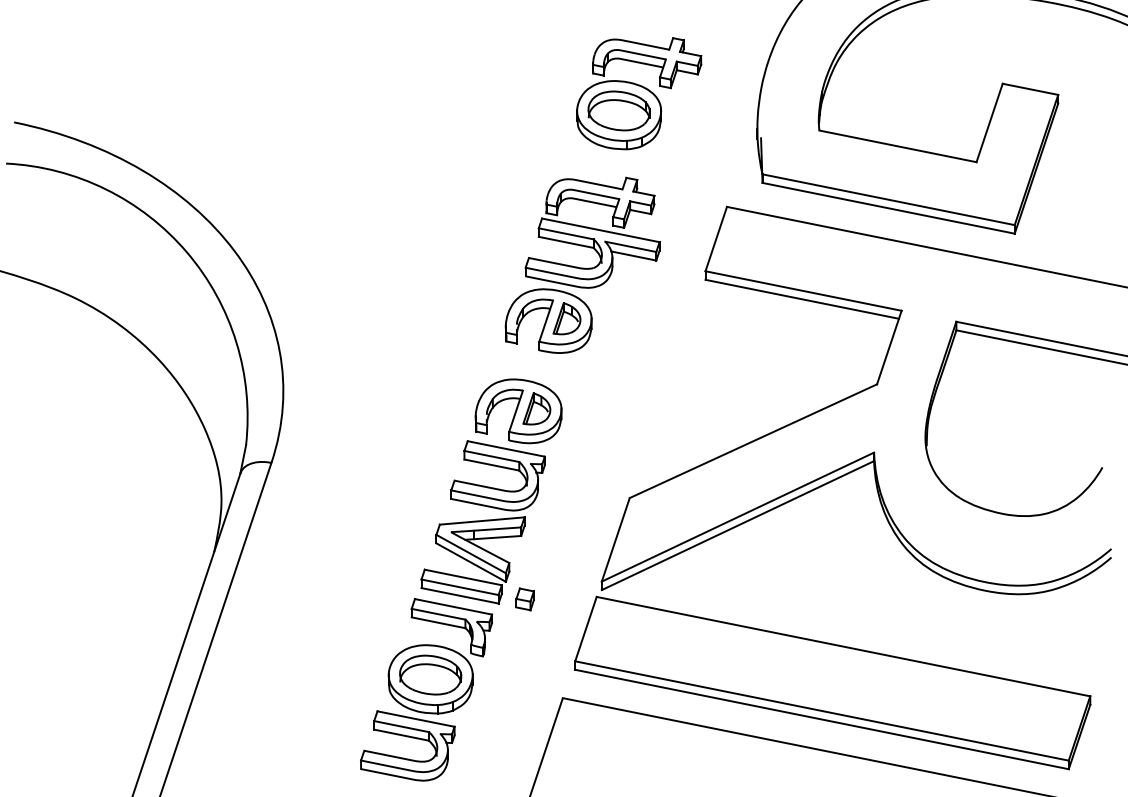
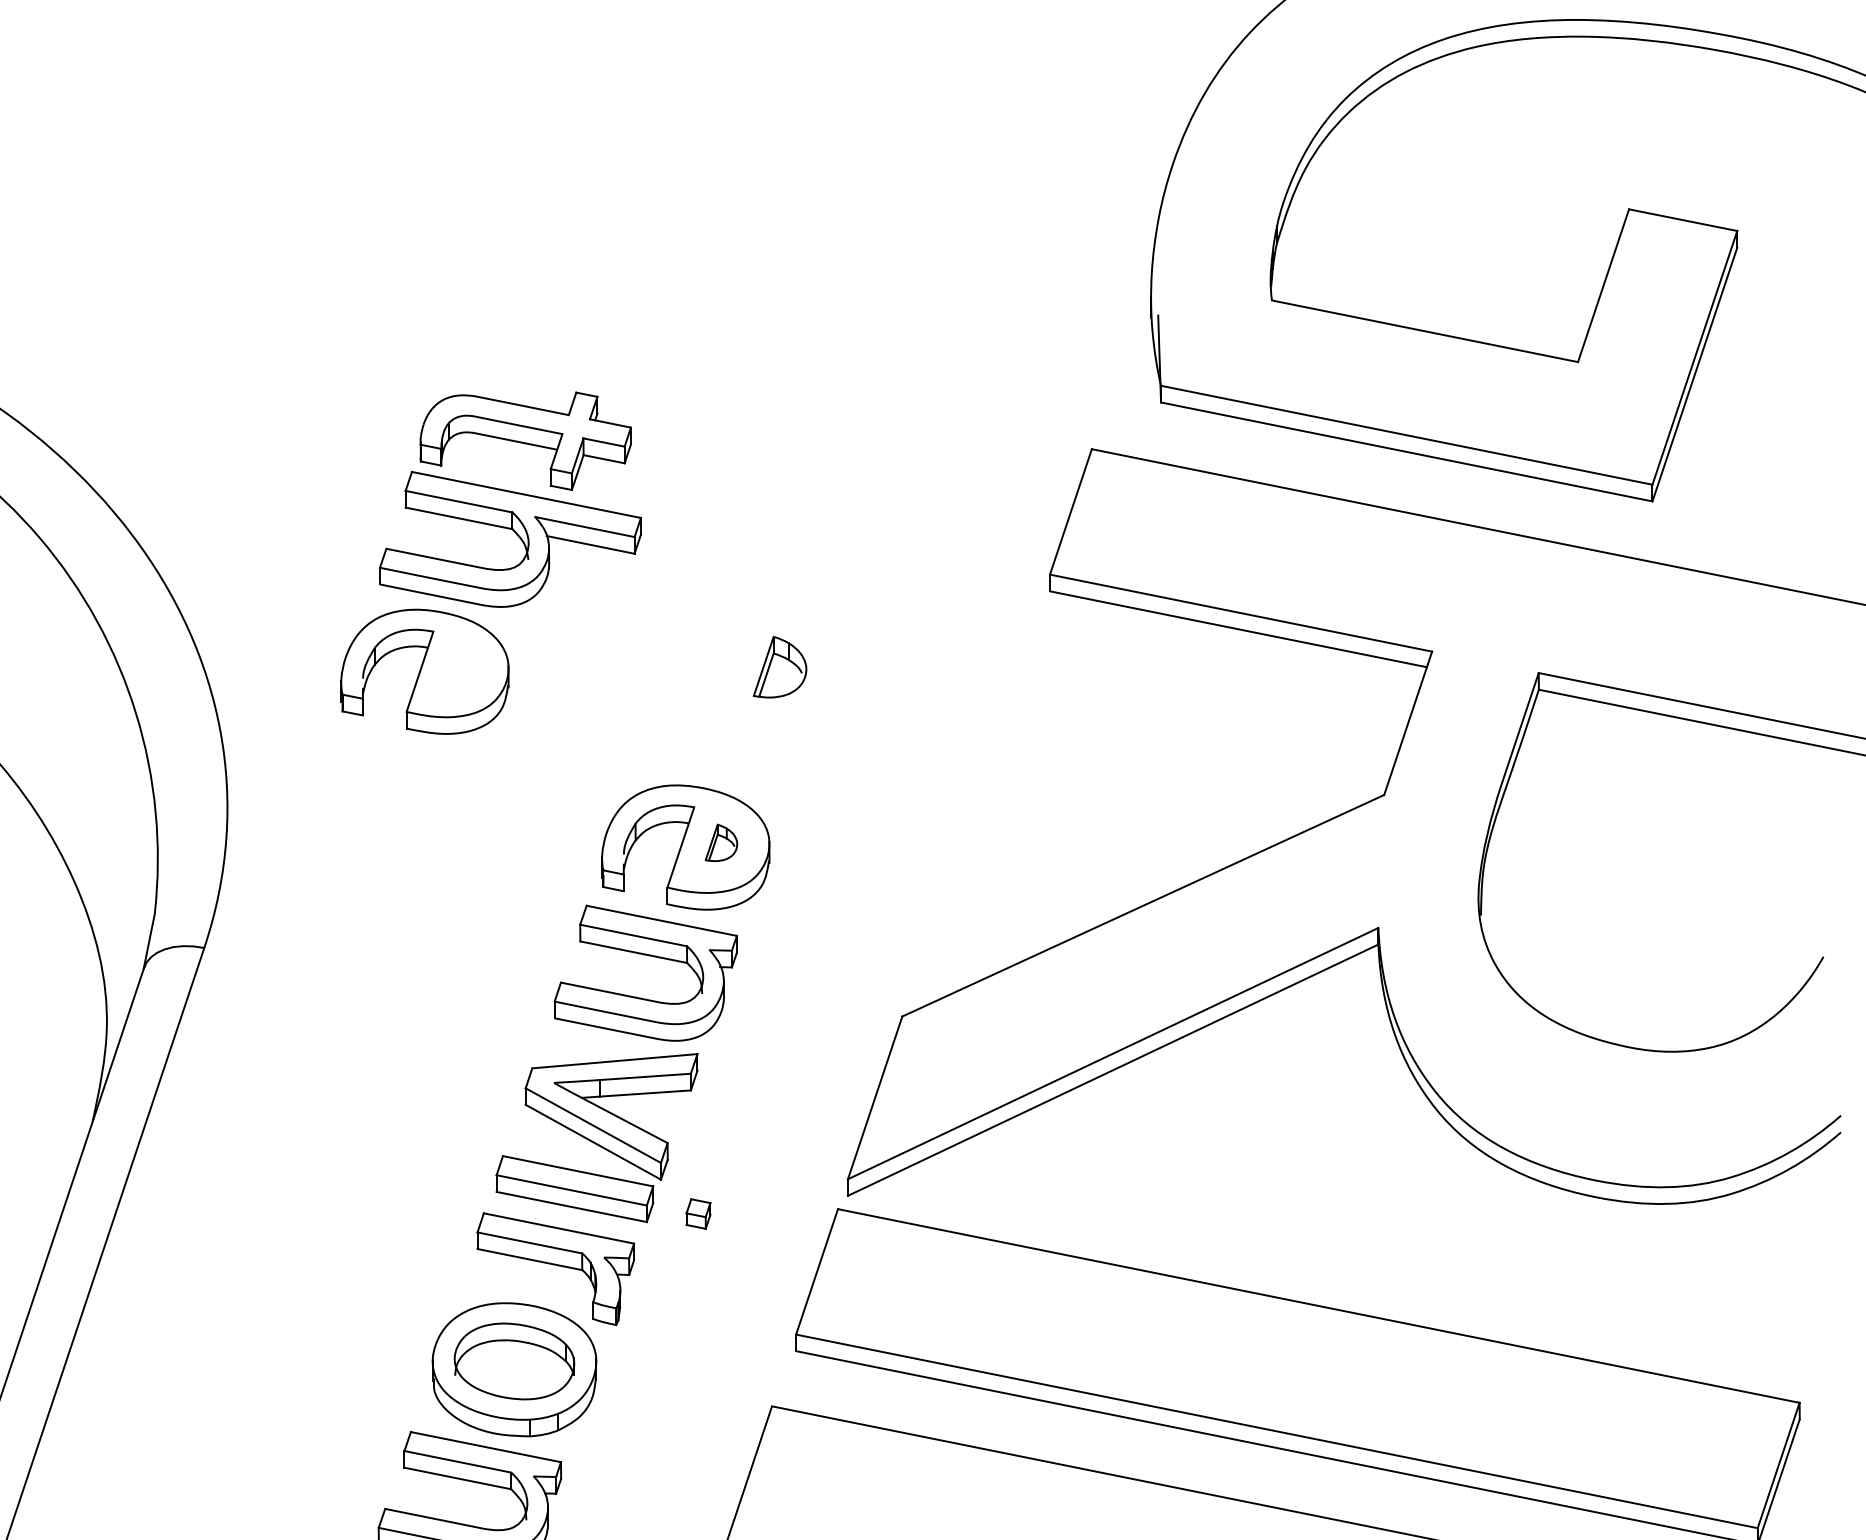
part: (639, 93) -> (921, 228), removed
part: (582, 264) -> (490, 561), moved
part: (536, 408) -> (720, 842), size x0.6
part: (524, 599) -> (697, 1214), size x0.7

